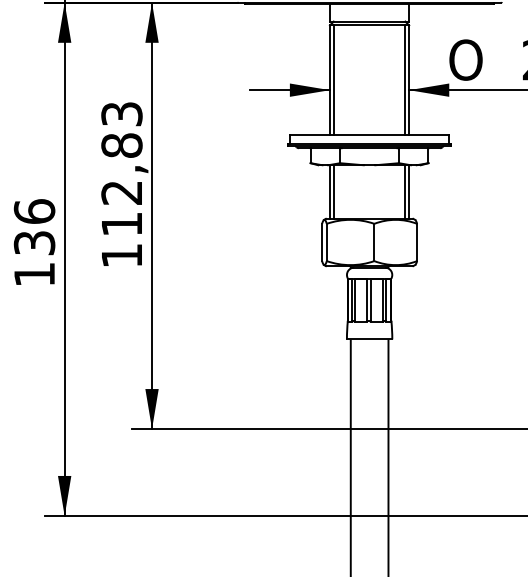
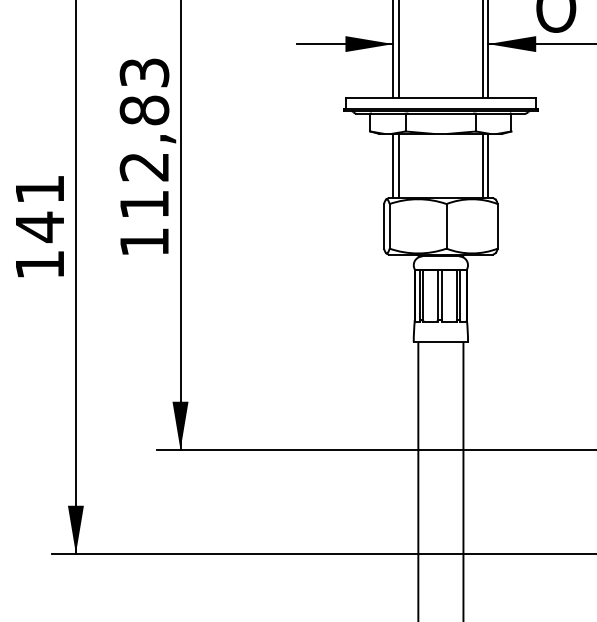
text: (34, 227) -> (39, 208), 136 -> 141

